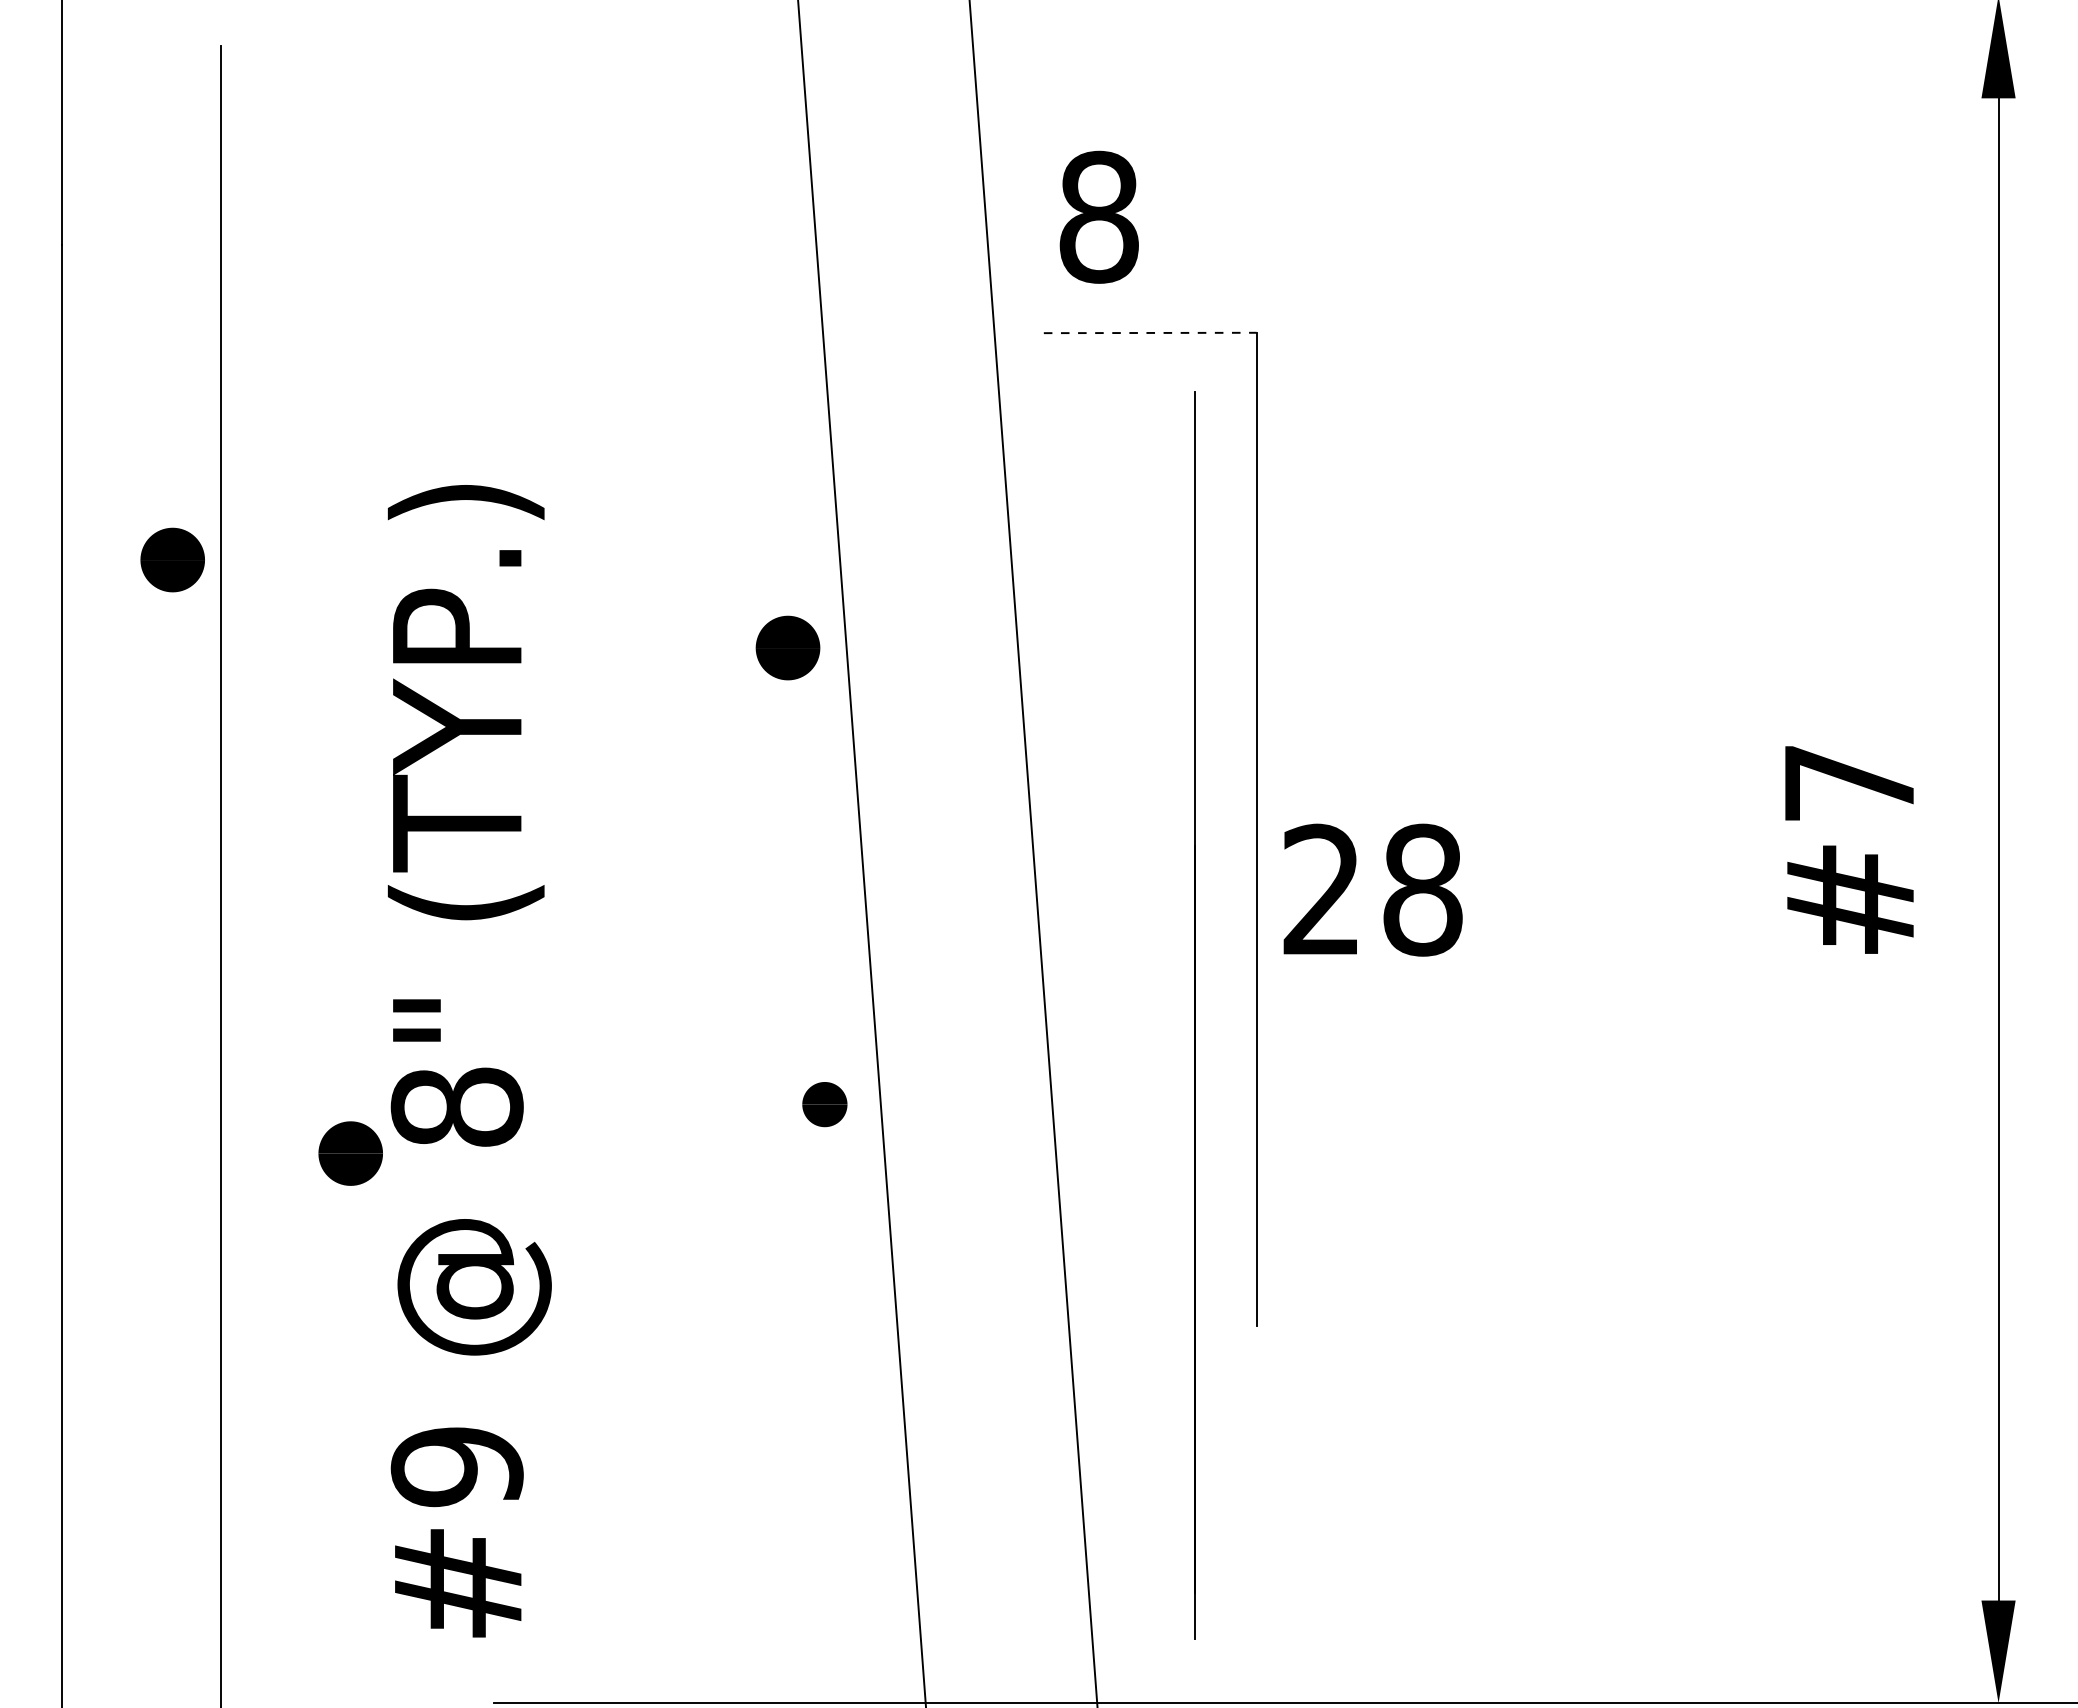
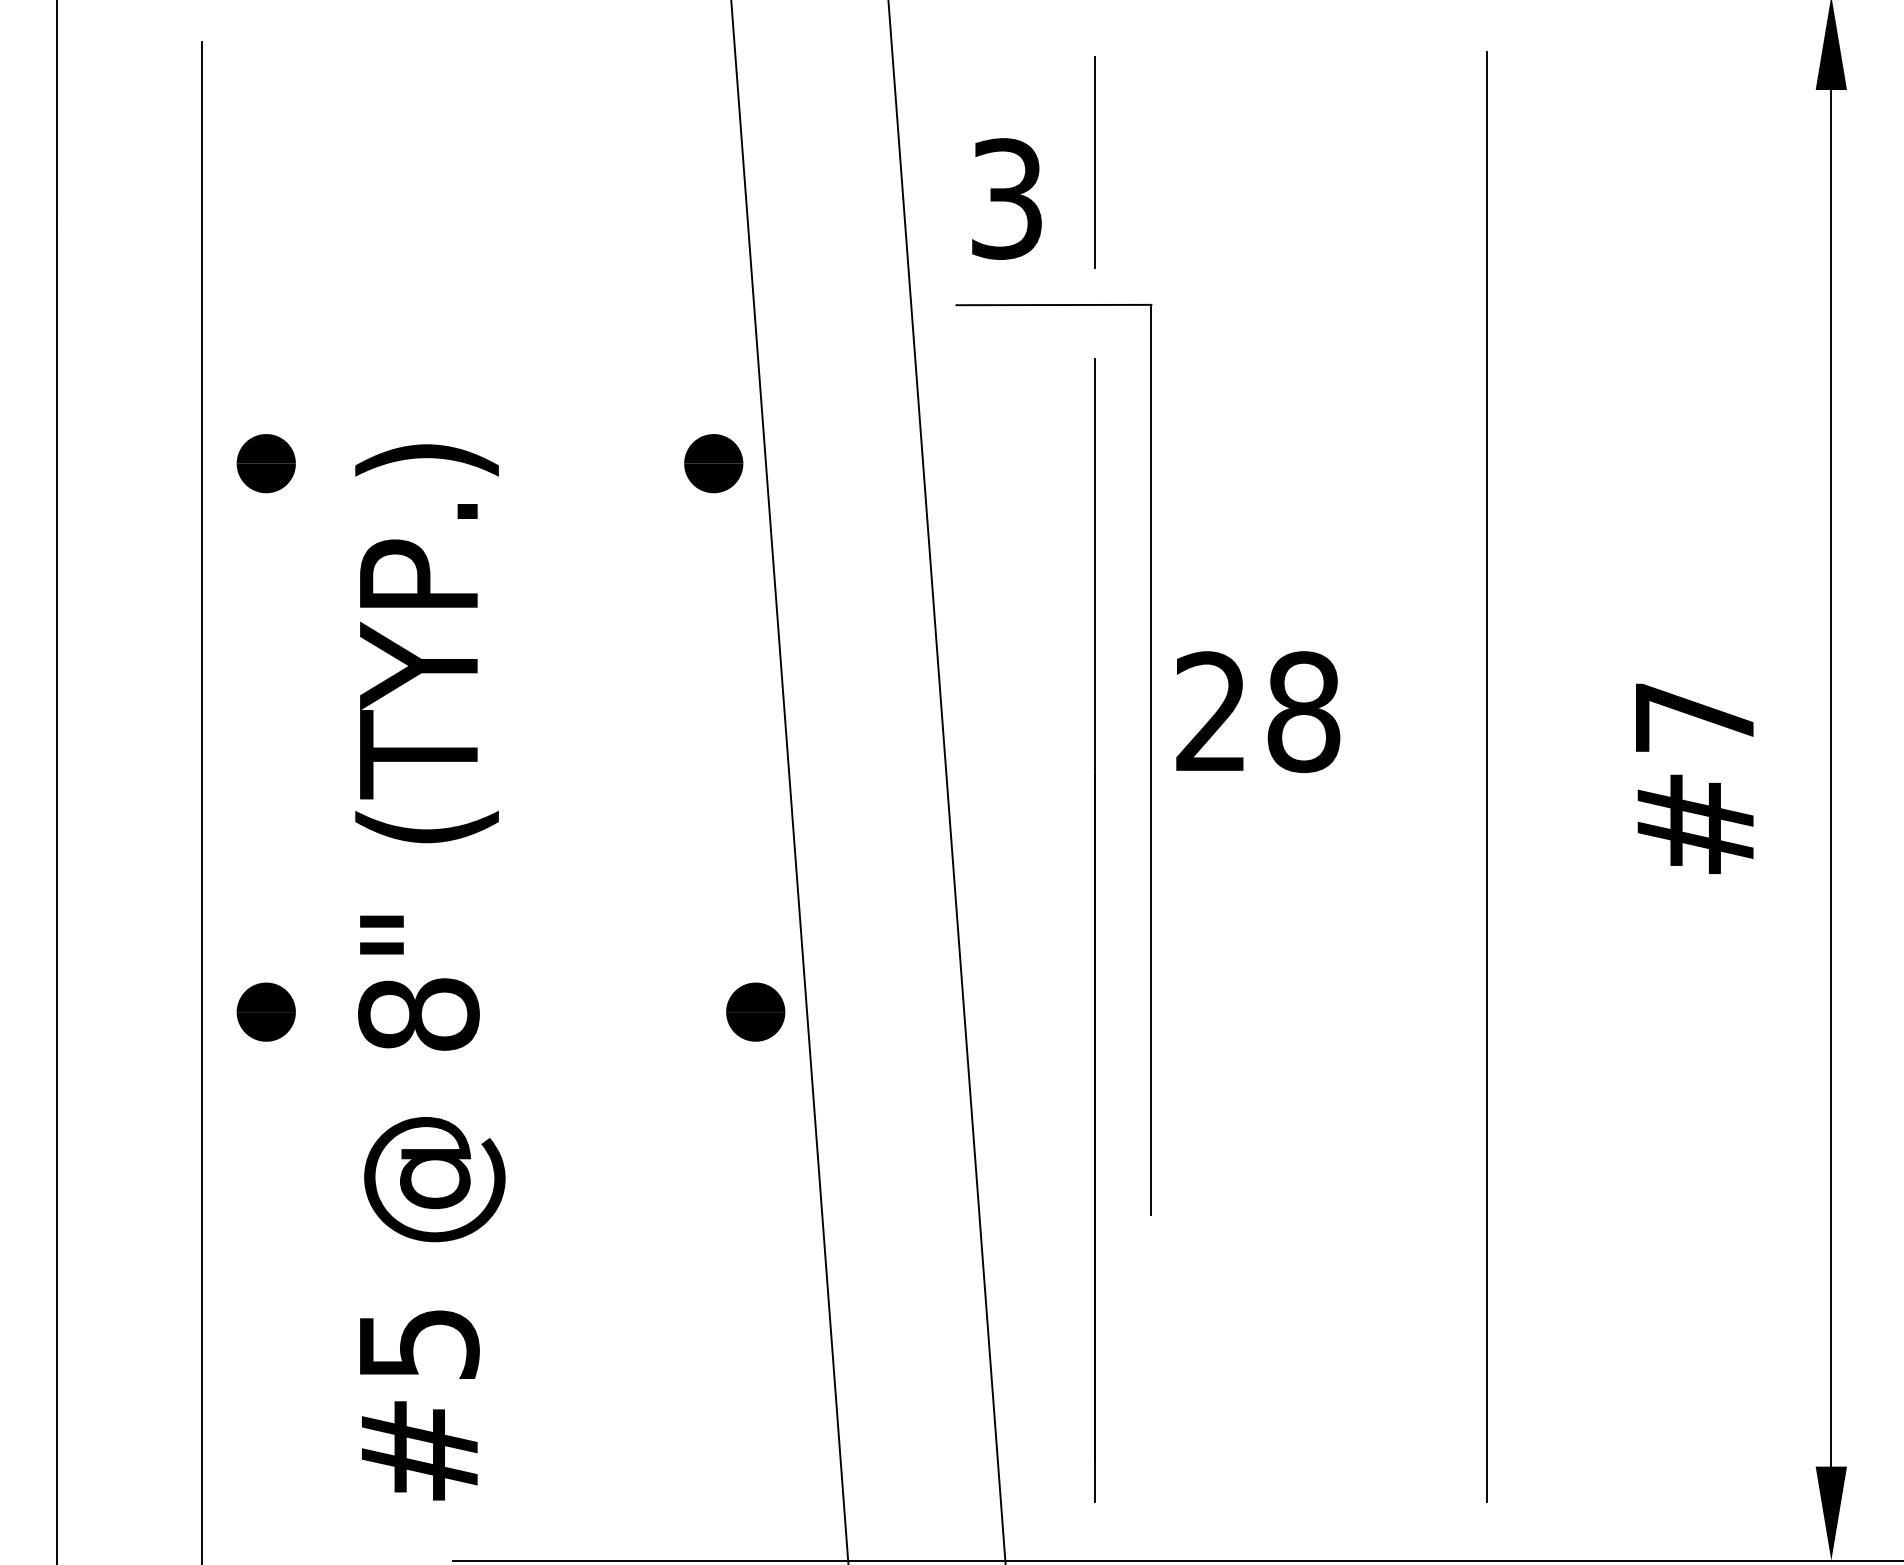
line: (1195, 176) -> (1095, 161), added
text: (1098, 216) -> (1006, 198), 8 -> 3
line: (1150, 332) -> (1054, 304), dashed -> solid
part: (172, 559) -> (266, 463), moved
part: (787, 647) -> (713, 463), moved
line: (1622, 847) -> (1486, 776), added
text: (1372, 889) -> (1257, 711), moved
part: (824, 1104) -> (755, 1012), size x1.43
part: (350, 1153) -> (266, 1012), moved
text: (456, 1467) -> (418, 1344), #9 -> #5

